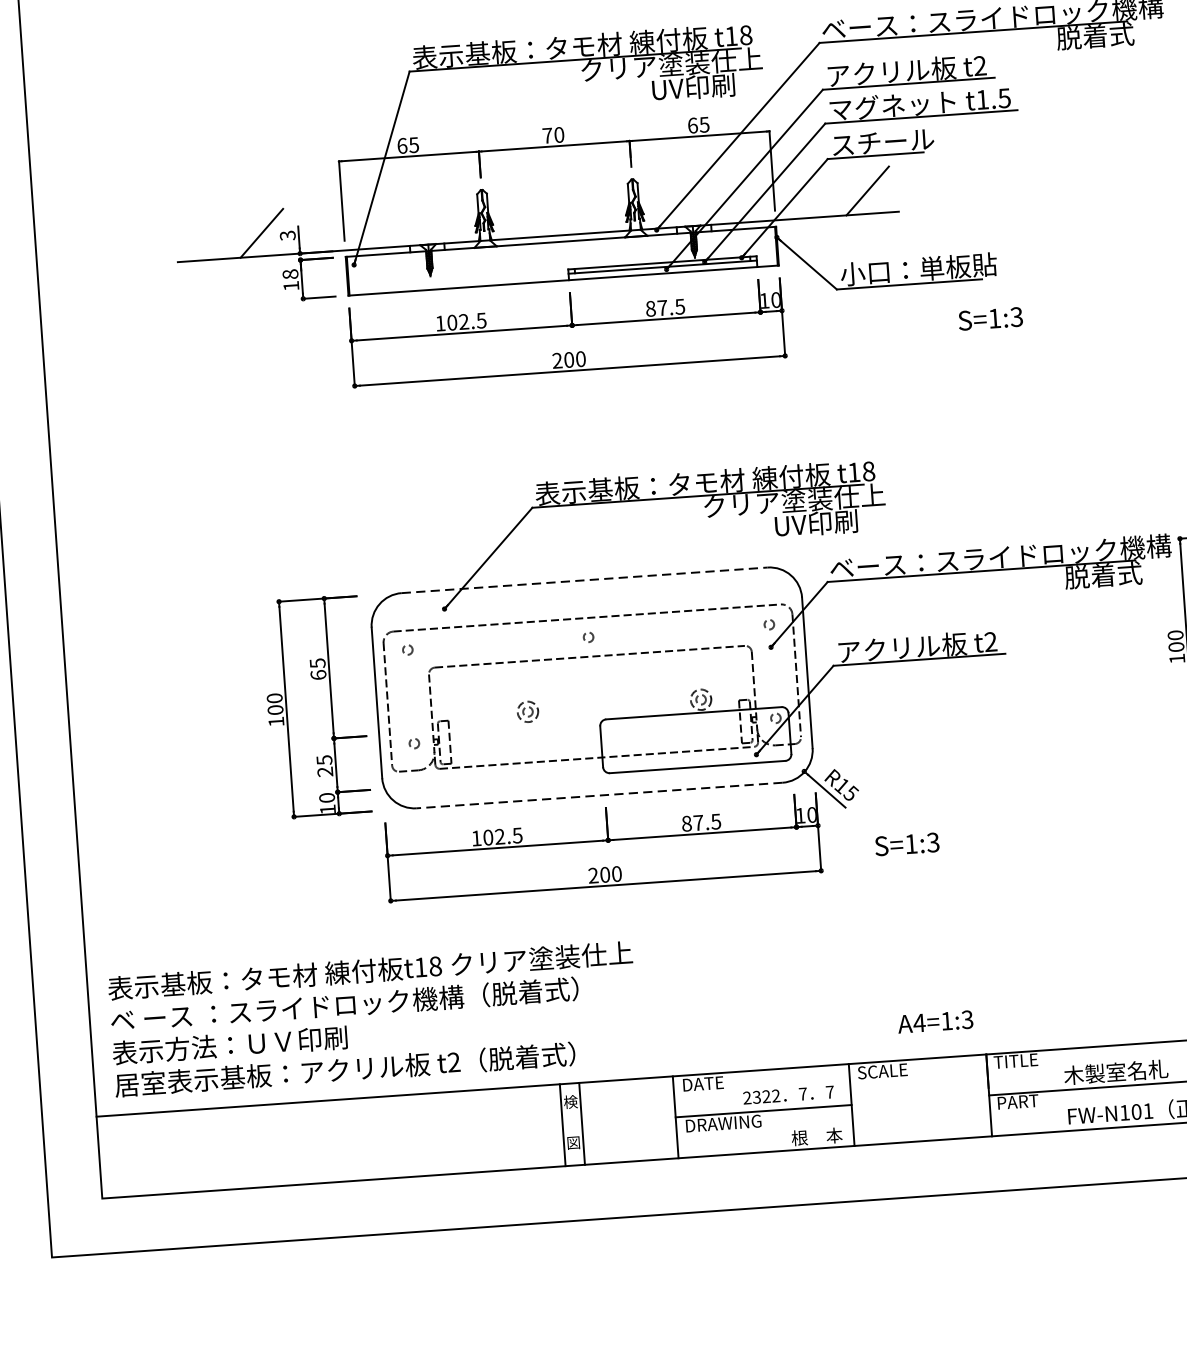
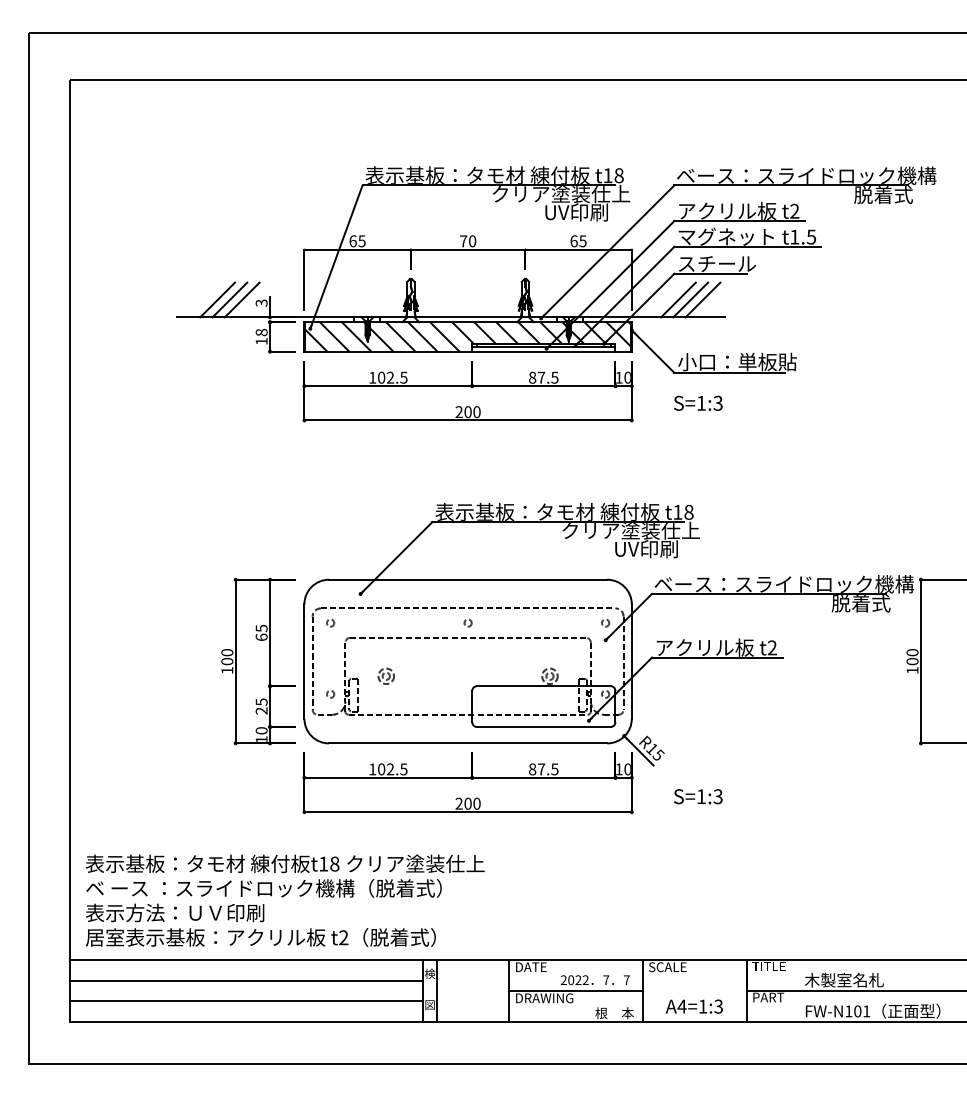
line: (851, 191) -> (690, 299), added
line: (835, 192) -> (678, 299), added
line: (245, 233) -> (229, 299), added
line: (229, 234) -> (217, 299), added
hatch: (561, 260) -> (467, 336), added
text: (990, 317) -> (698, 402), moved
line: (585, 579) -> (468, 579), dashed -> solid
part: (526, 710) -> (385, 675), moved
line: (598, 795) -> (467, 743), dashed -> solid
text: (934, 1021) -> (693, 1006), moved
text: (757, 1096) -> (571, 979), 2322 -> 2022
line: (330, 1127) -> (246, 980), added
line: (332, 1155) -> (246, 1001), added

